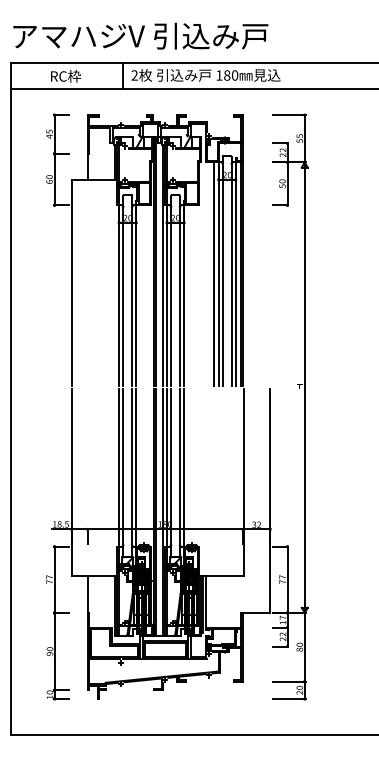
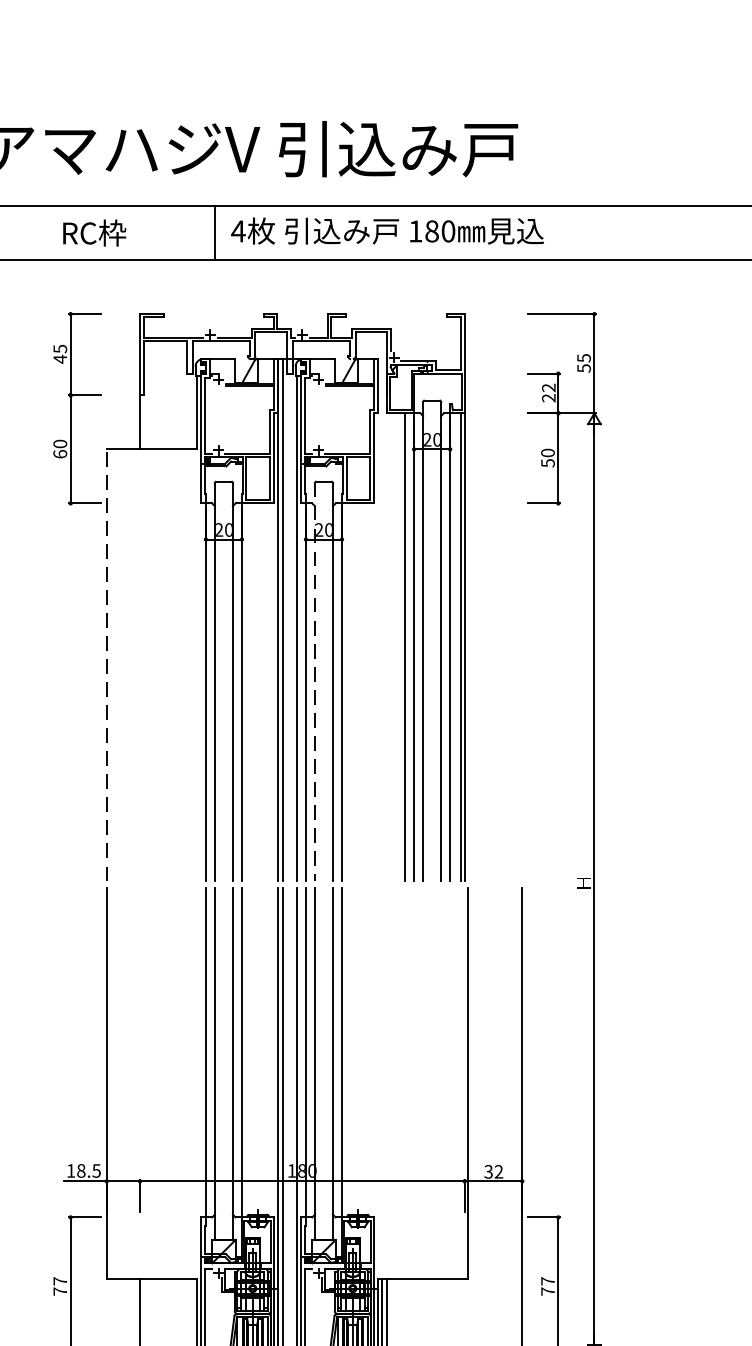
text: (134, 75) -> (238, 231), 2 -> 4
line: (71, 282) -> (106, 664), solid -> dashed
line: (171, 291) -> (315, 683), solid -> dashed

